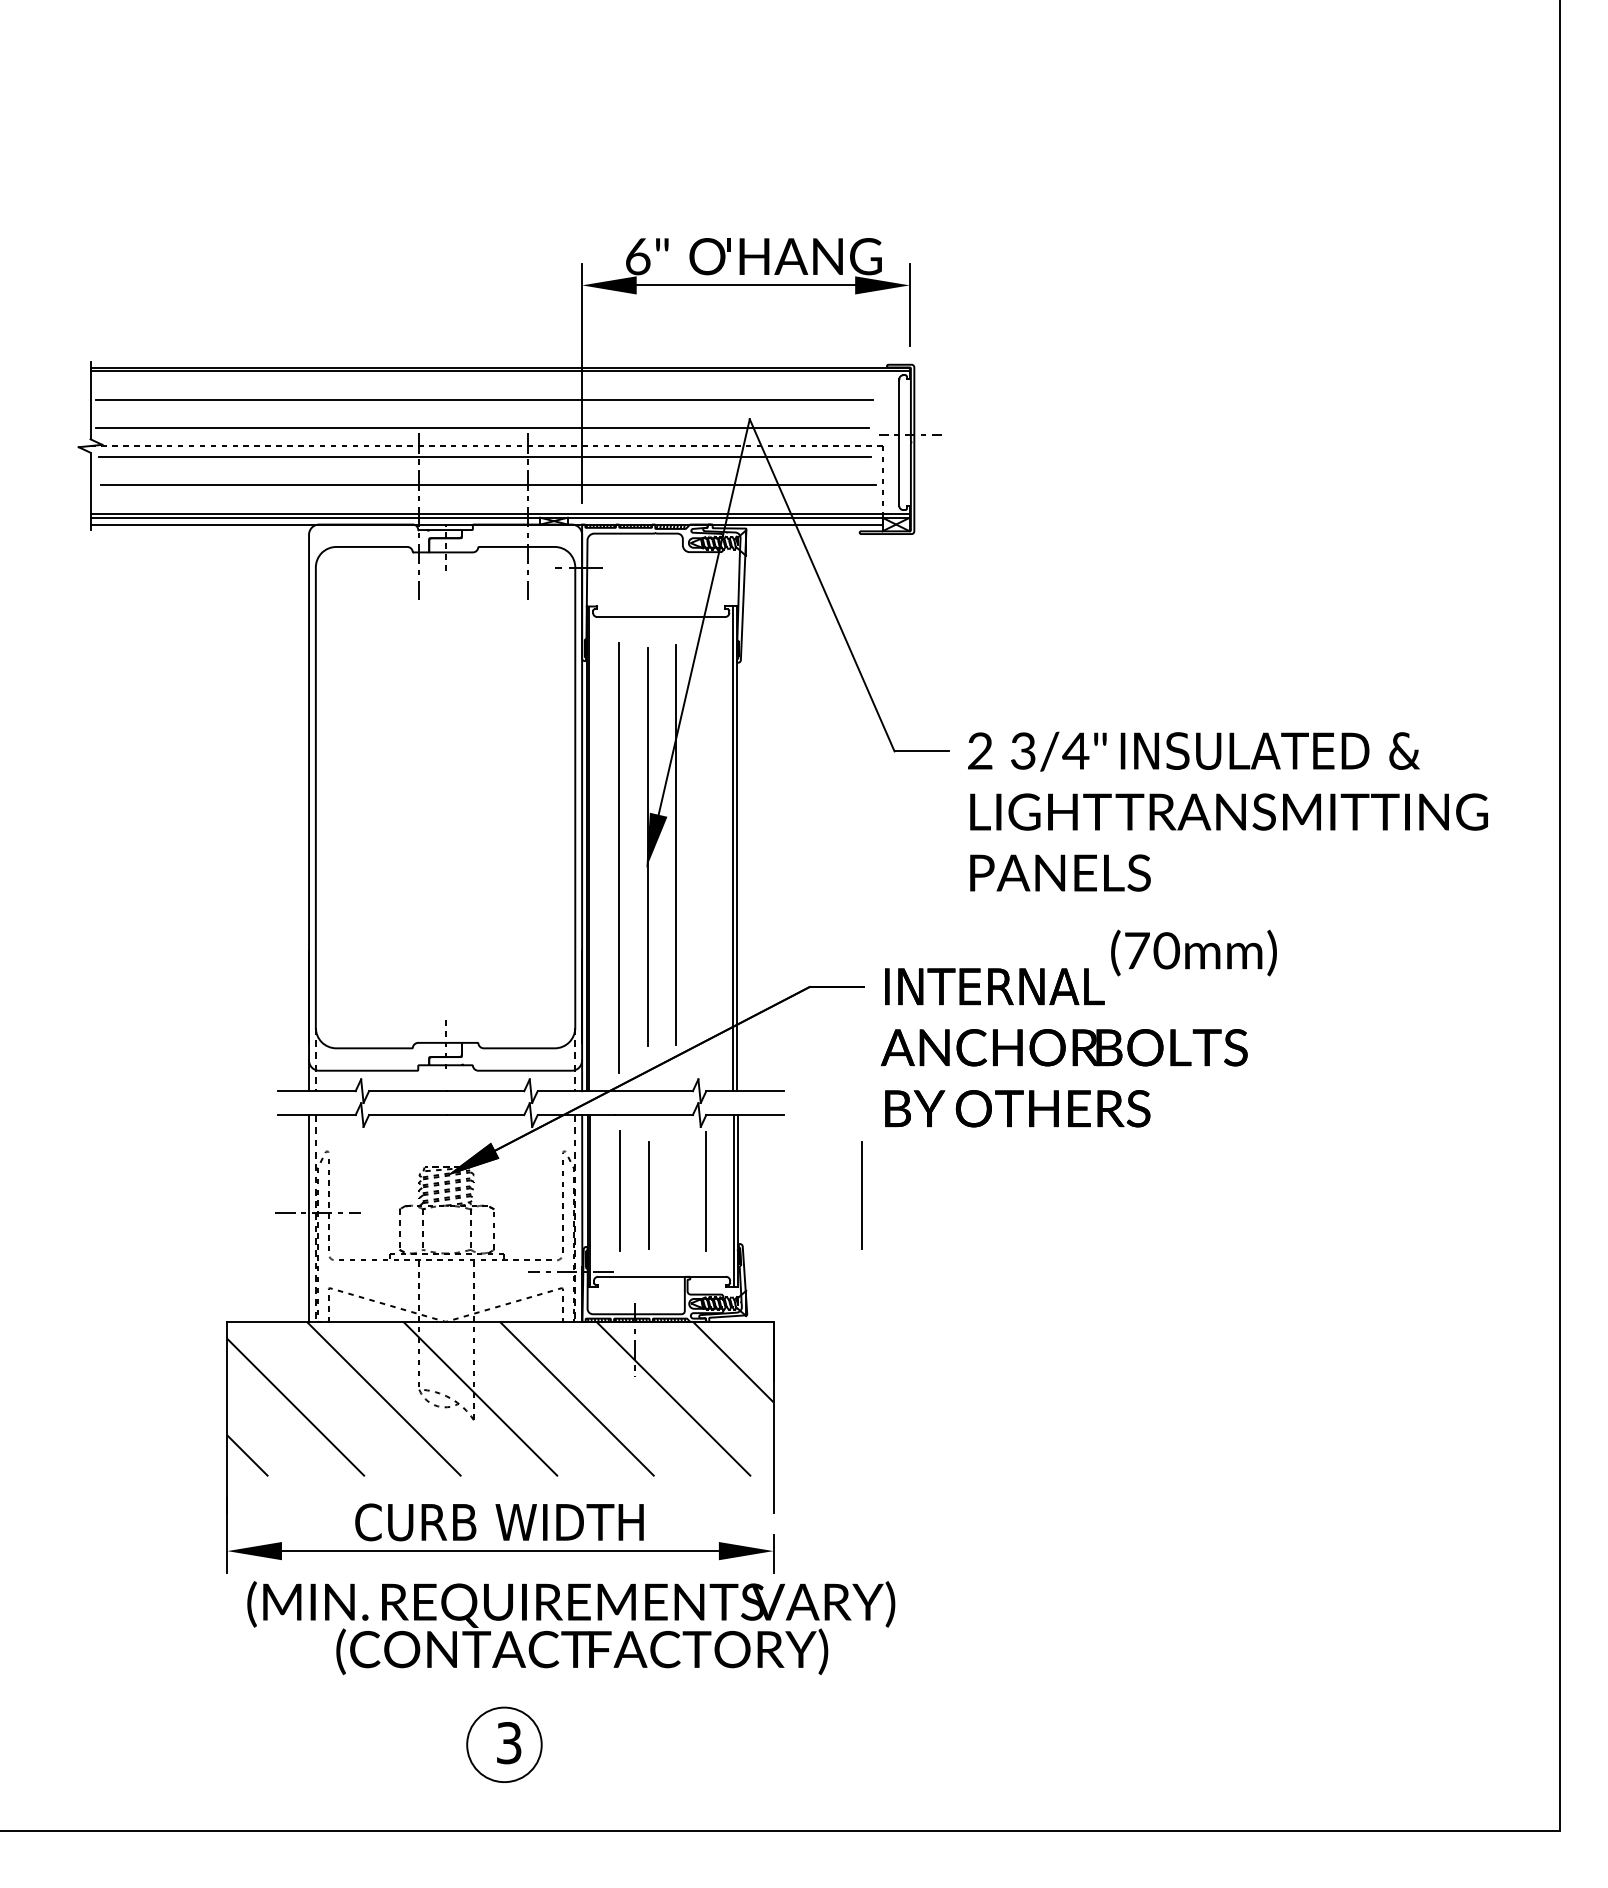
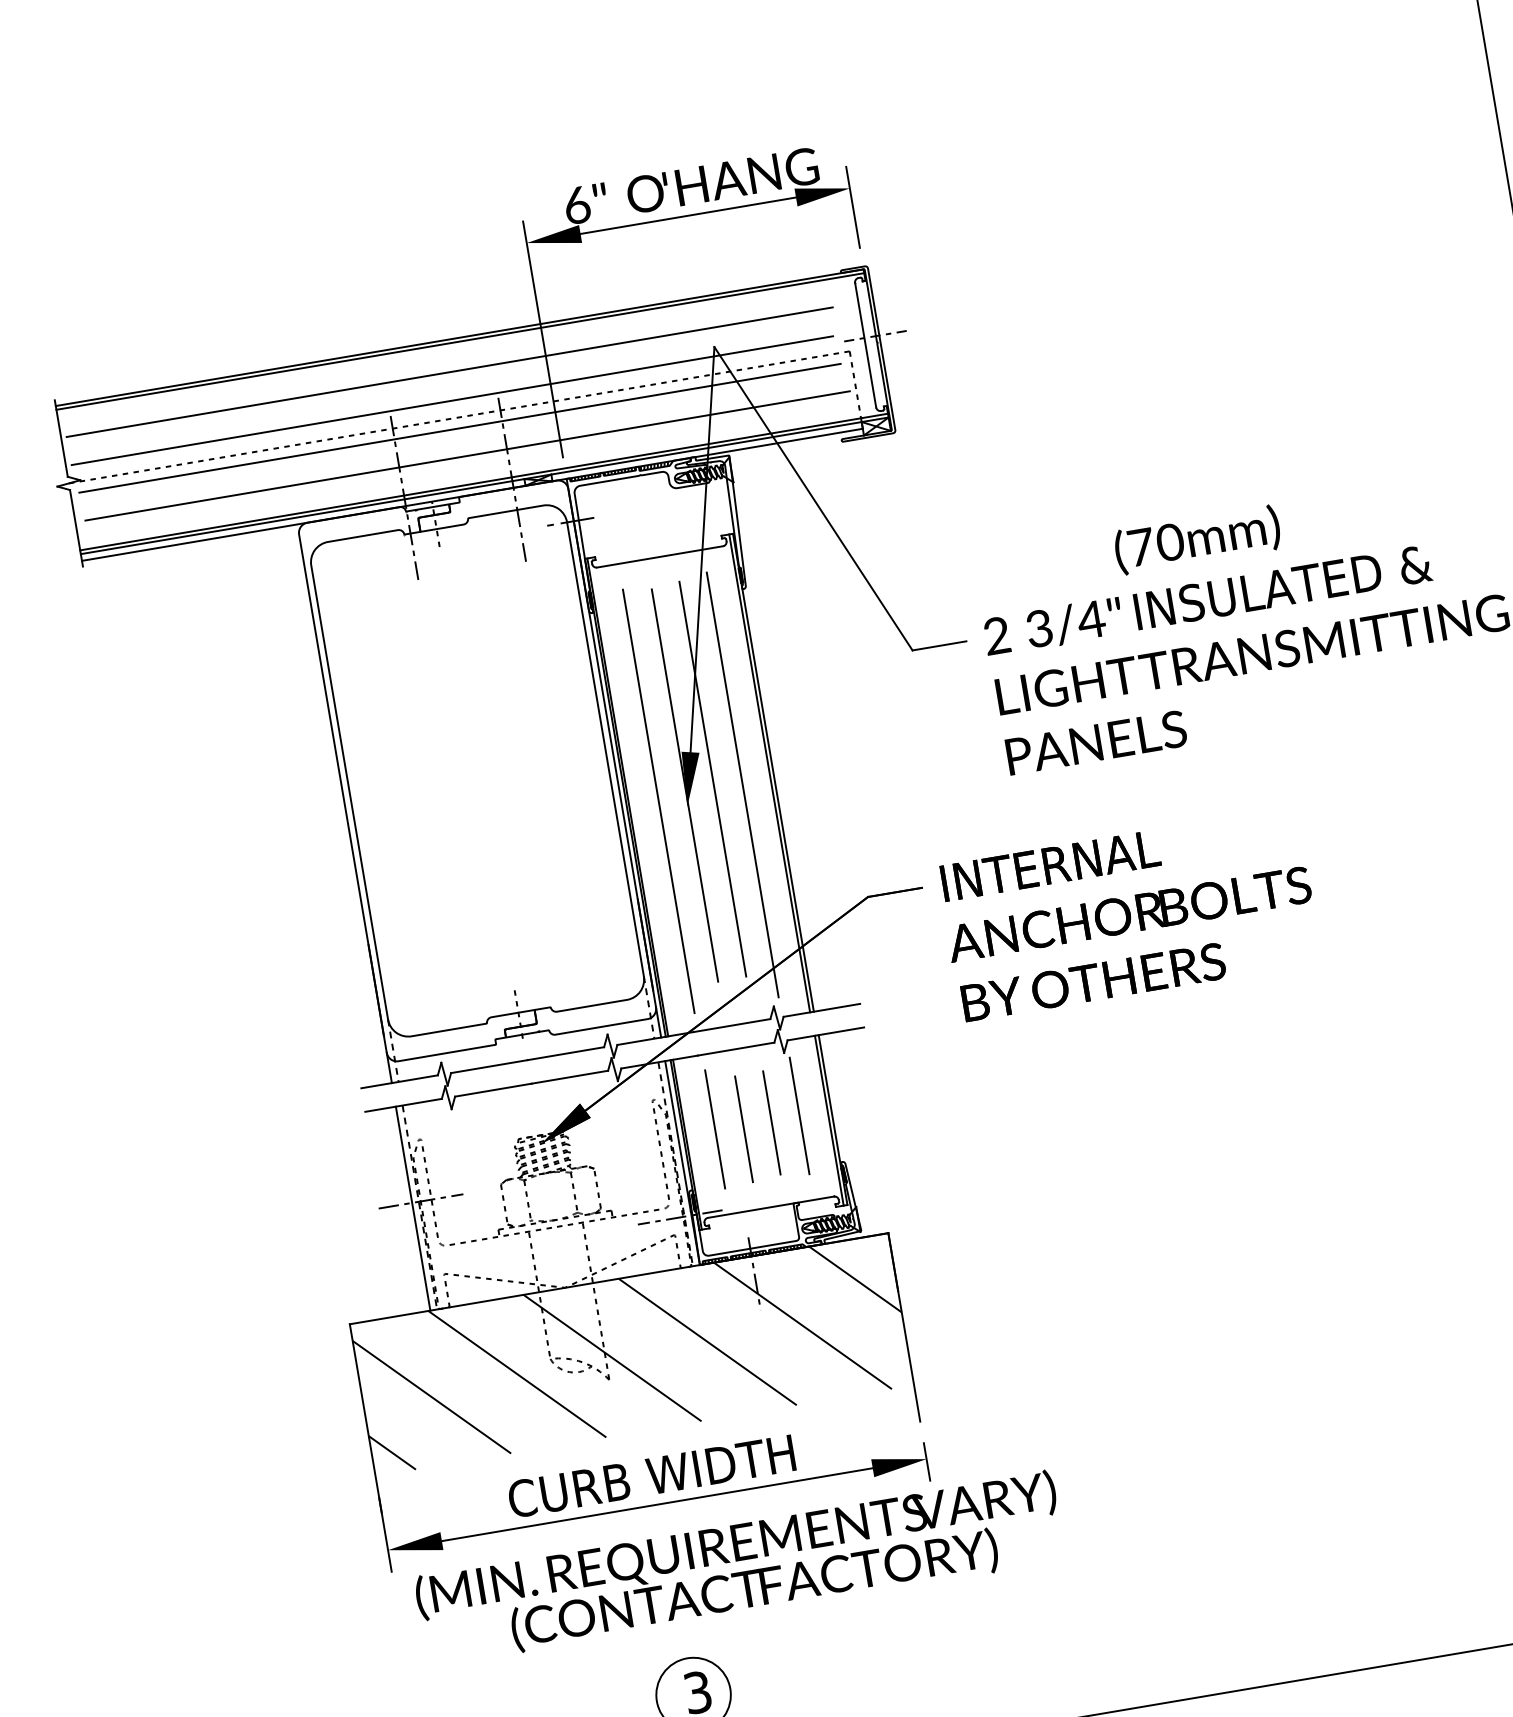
line: (704, 855) -> (742, 784), added
text: (1193, 952) -> (1196, 539), moved
line: (676, 1193) -> (771, 1122), added
line: (861, 1195) -> (954, 1093), removed

